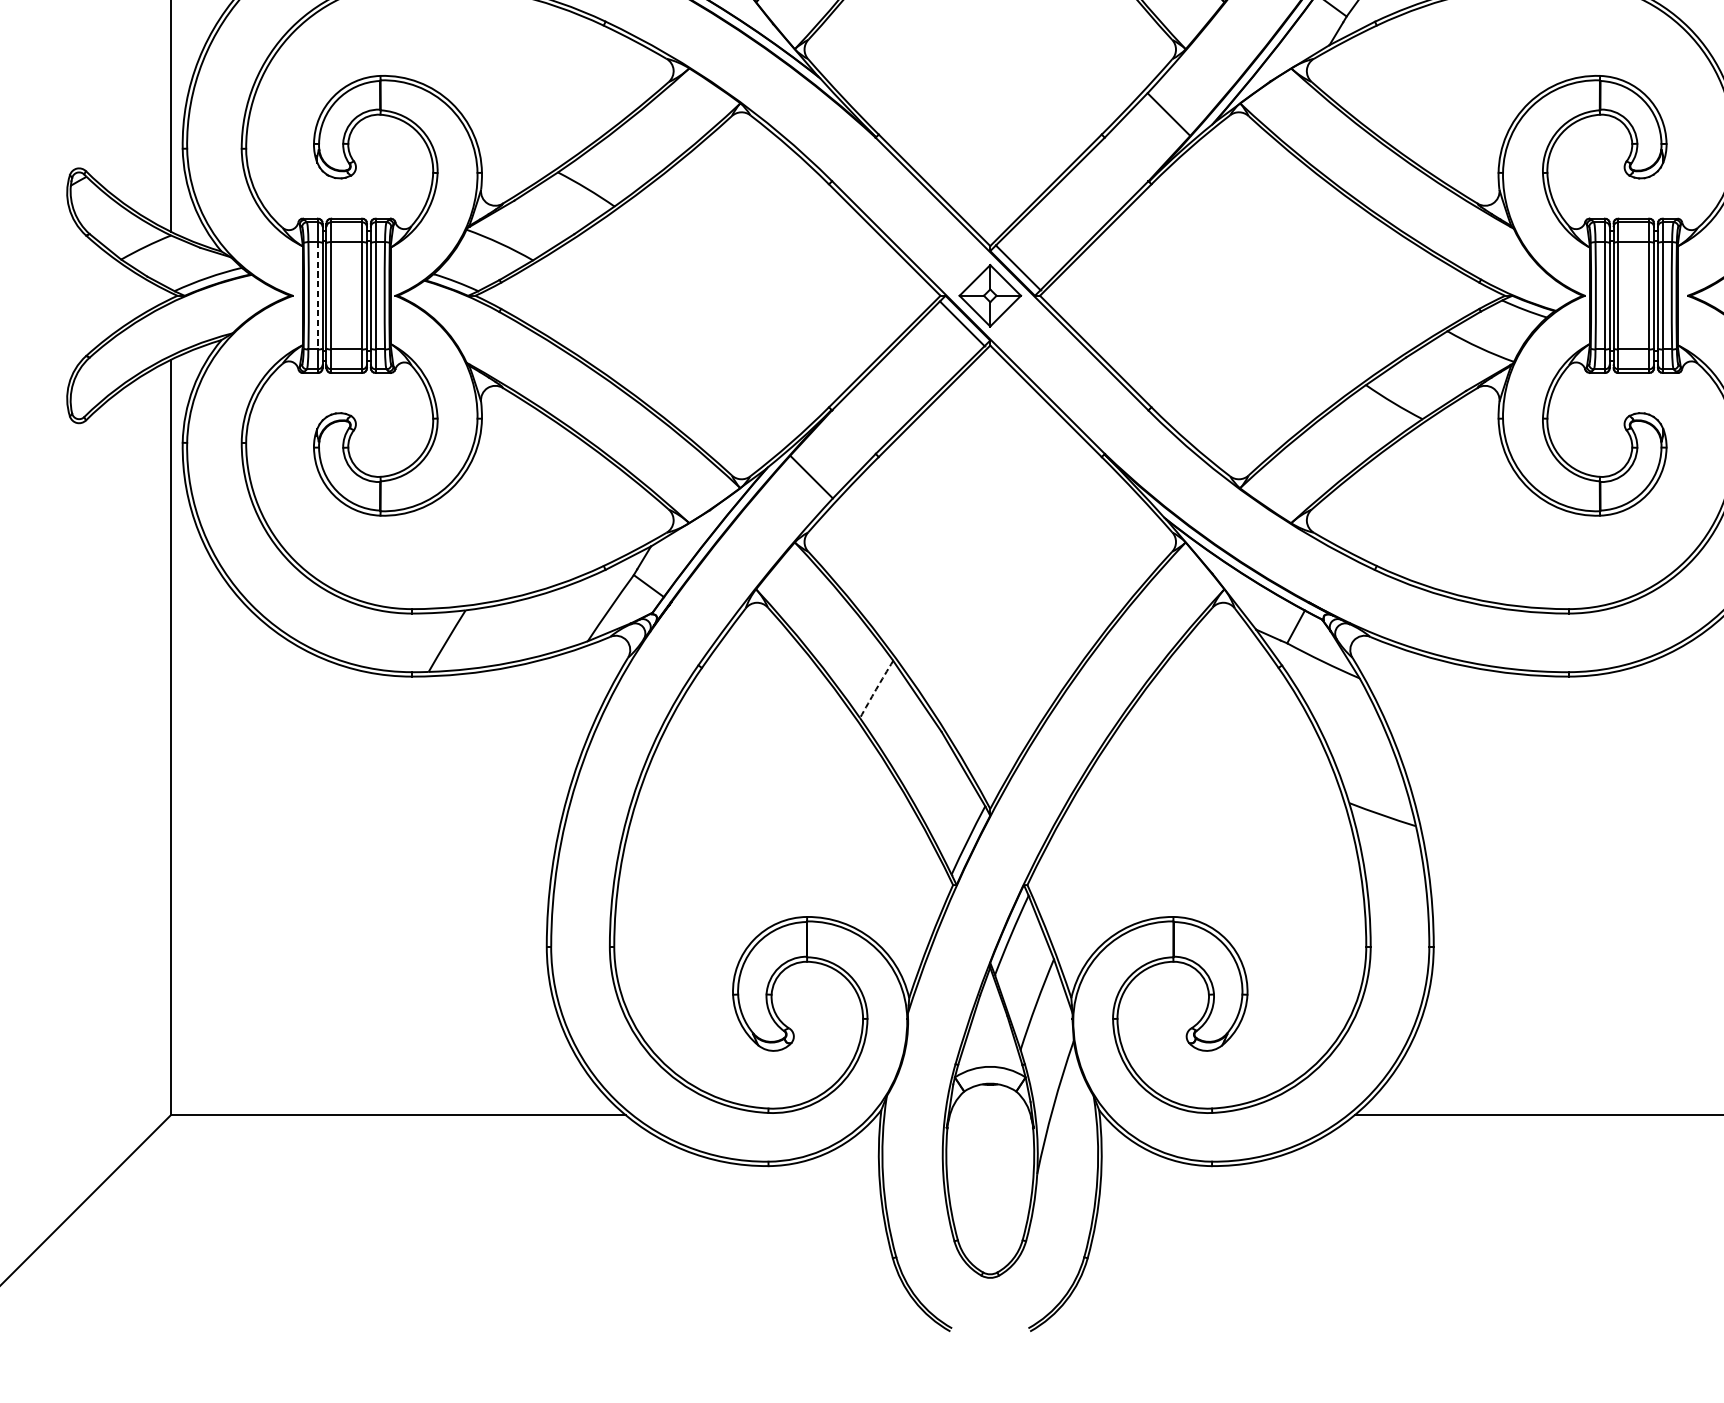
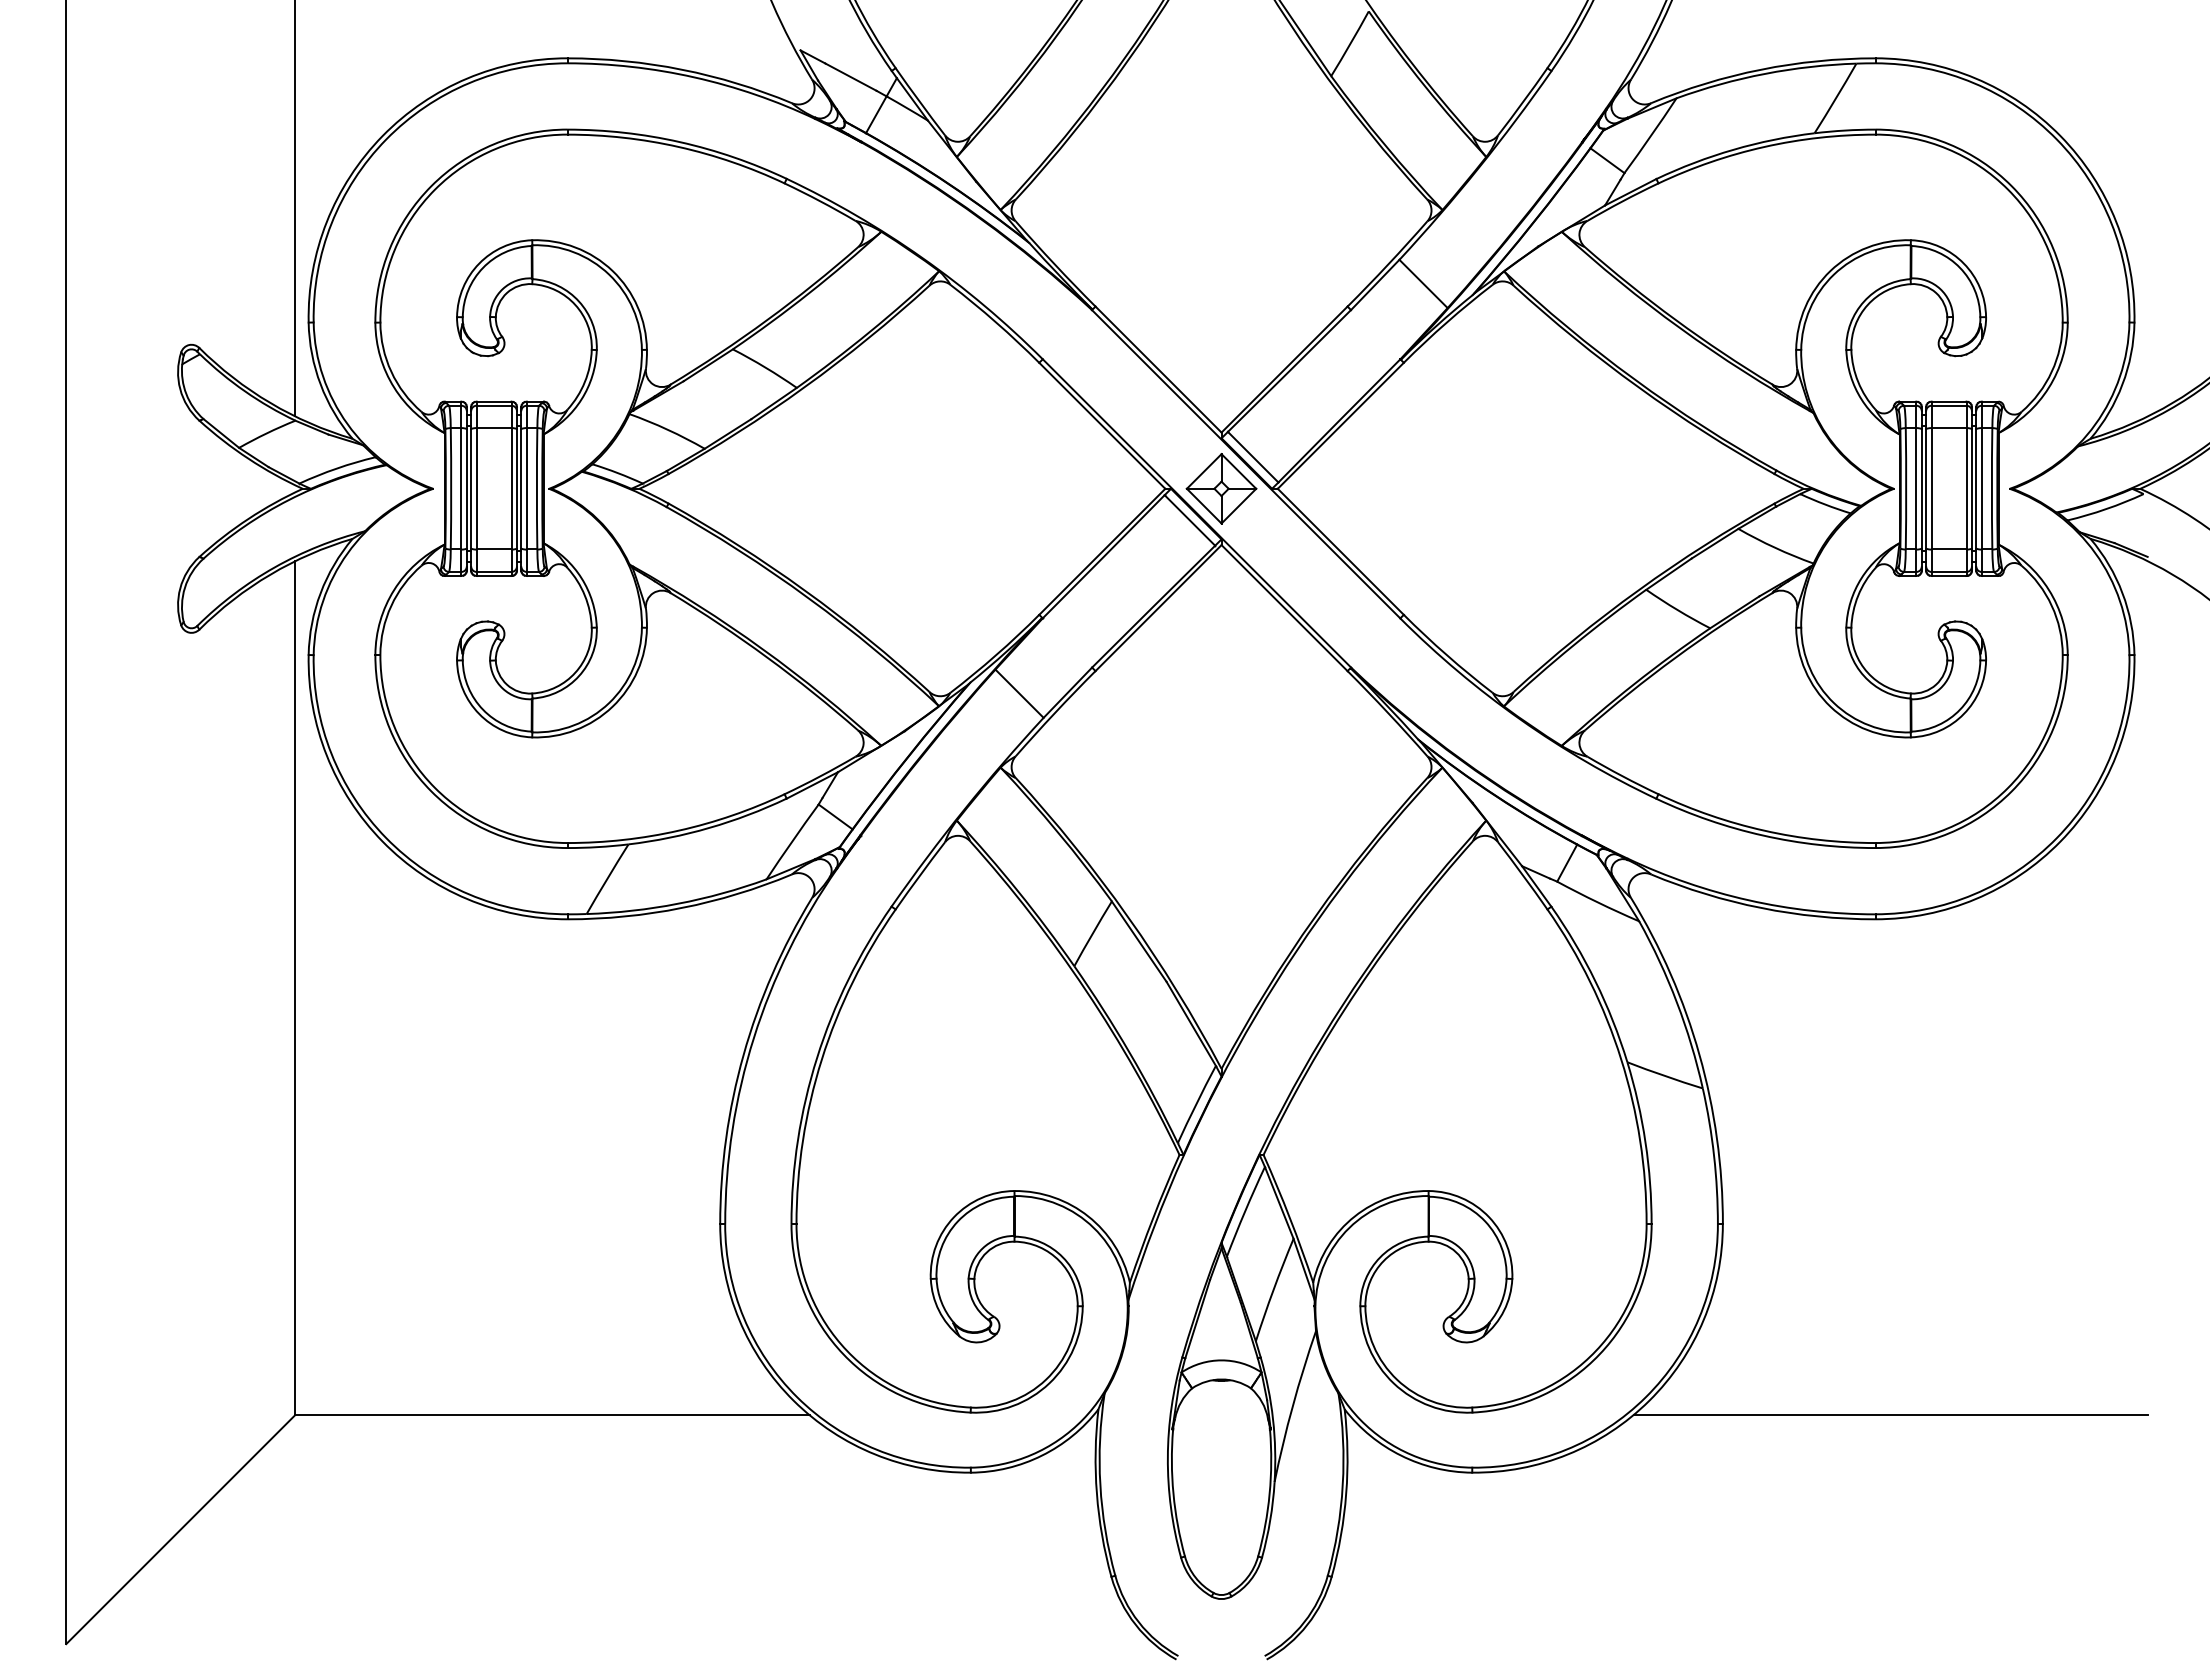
line: (317, 295) -> (461, 488), dashed -> solid
arc: (876, 689) -> (1092, 933), dashed -> solid

